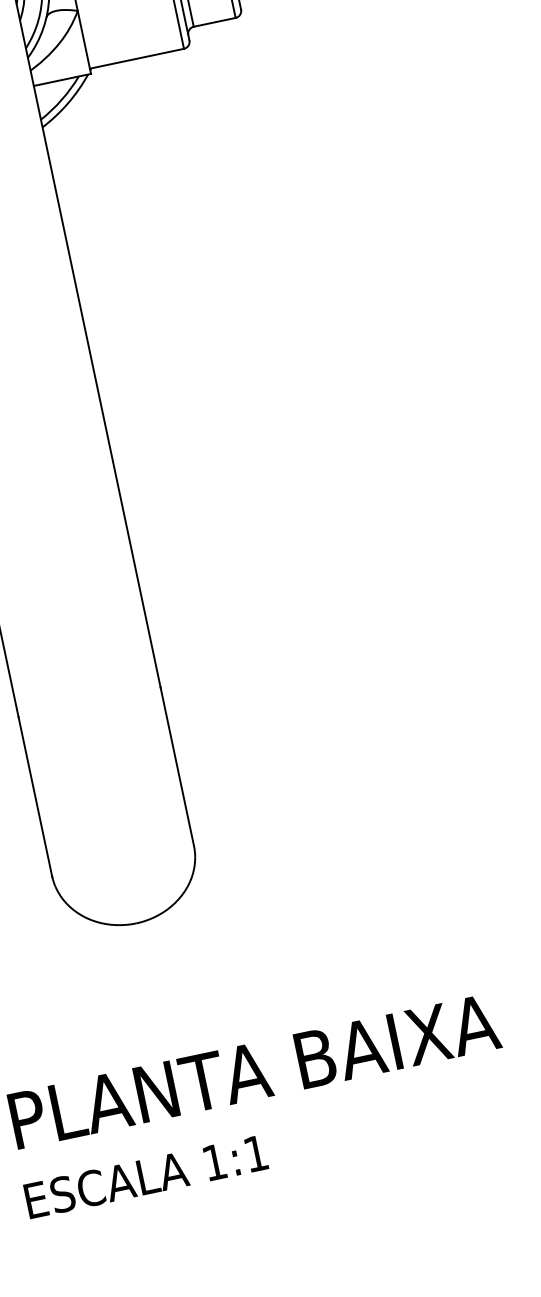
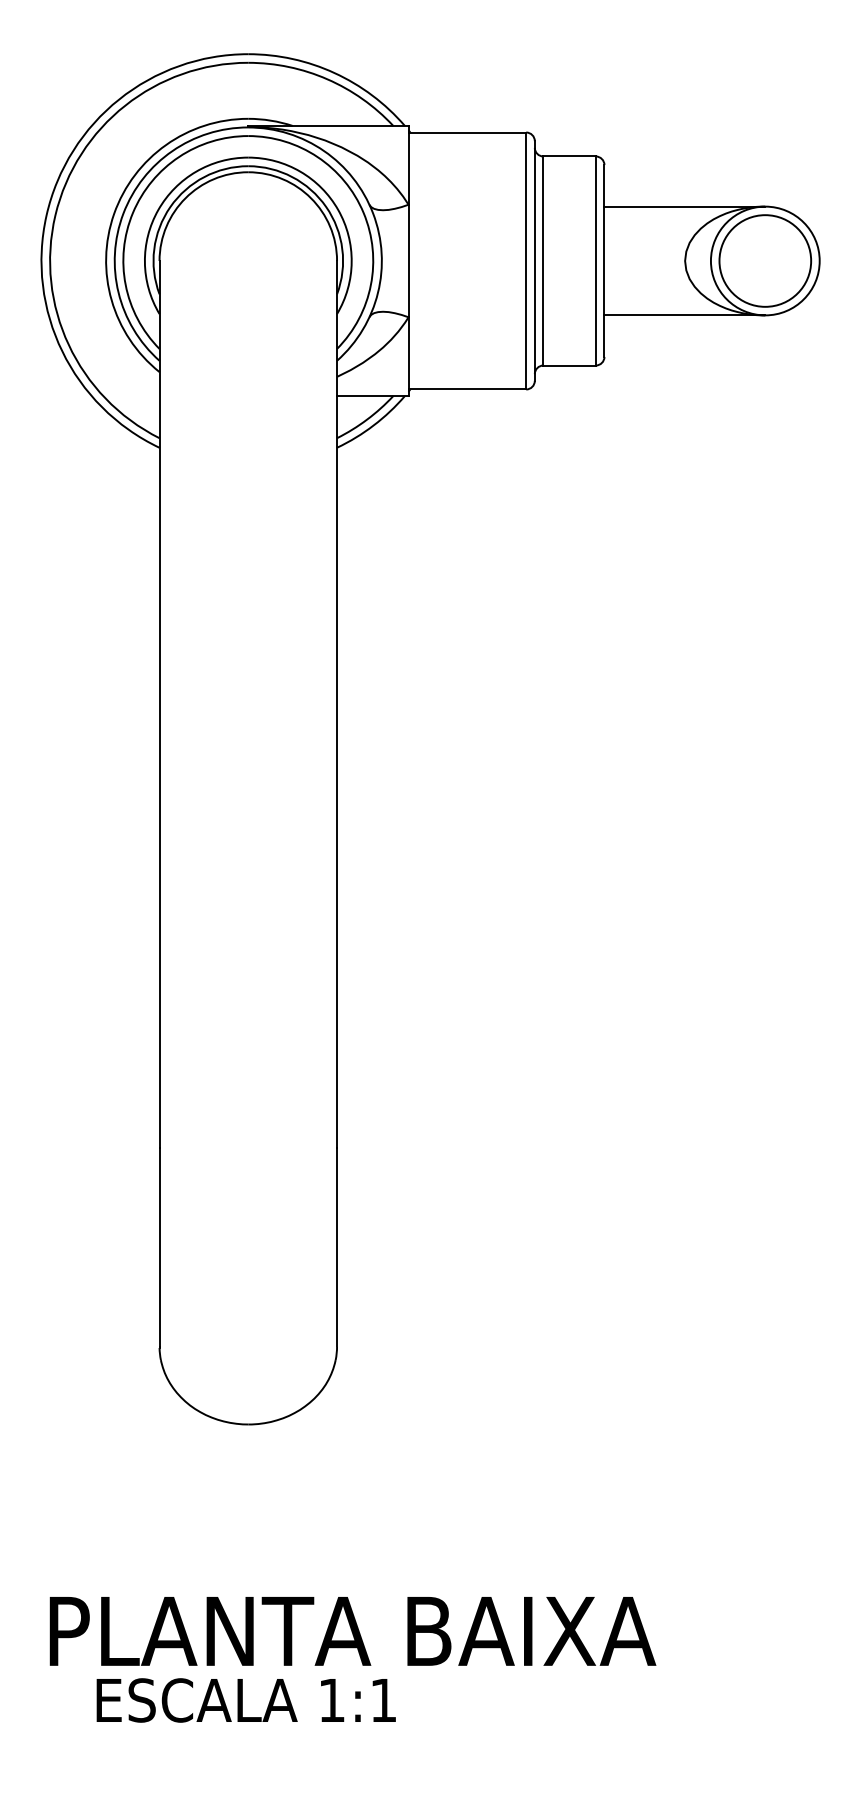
text: (145, 1177) -> (245, 1700), moved

